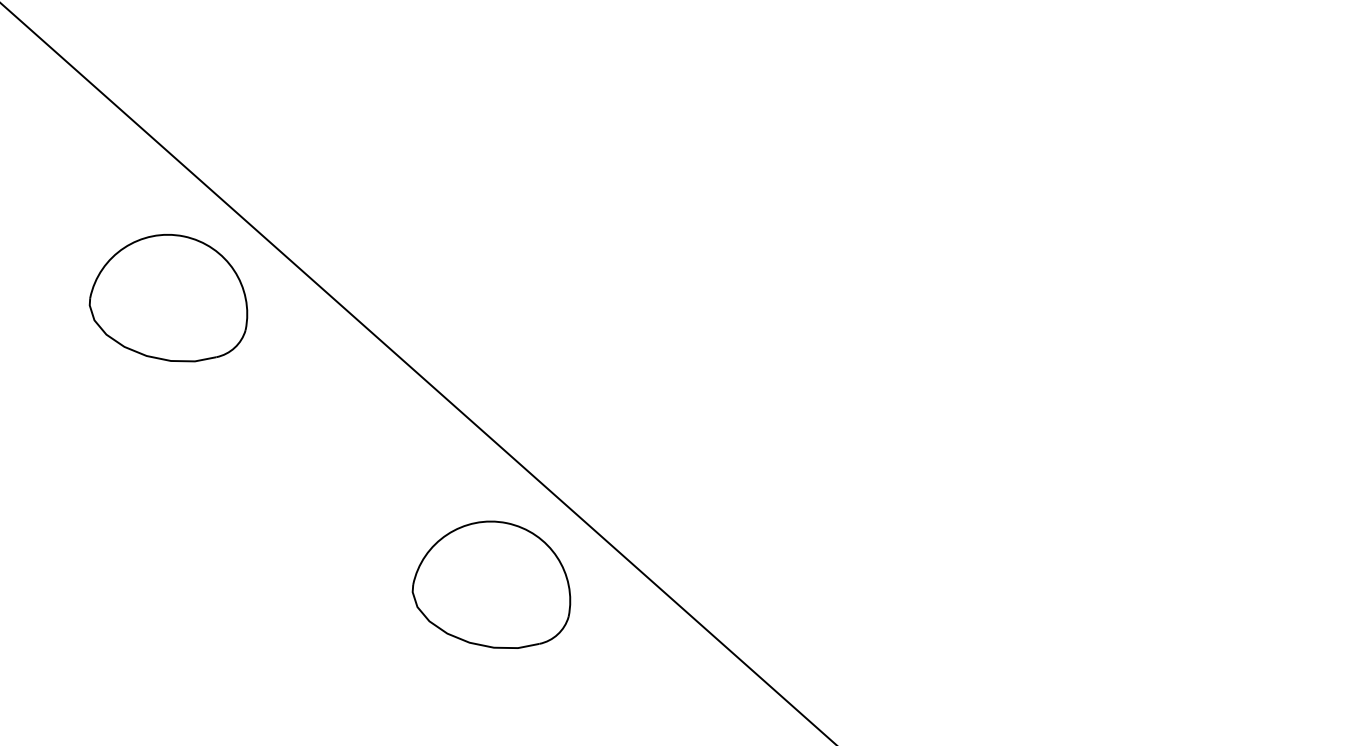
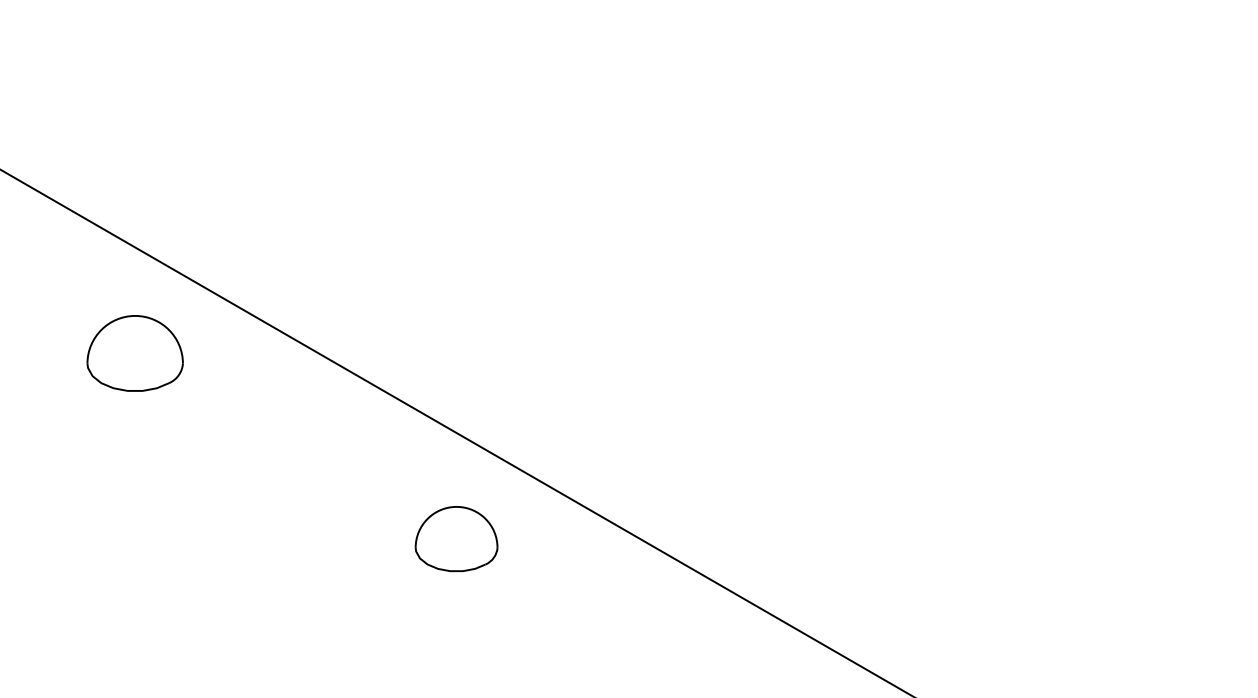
part: (171, 297) -> (135, 353), size x0.7
part: (494, 583) -> (456, 538), size x0.6

